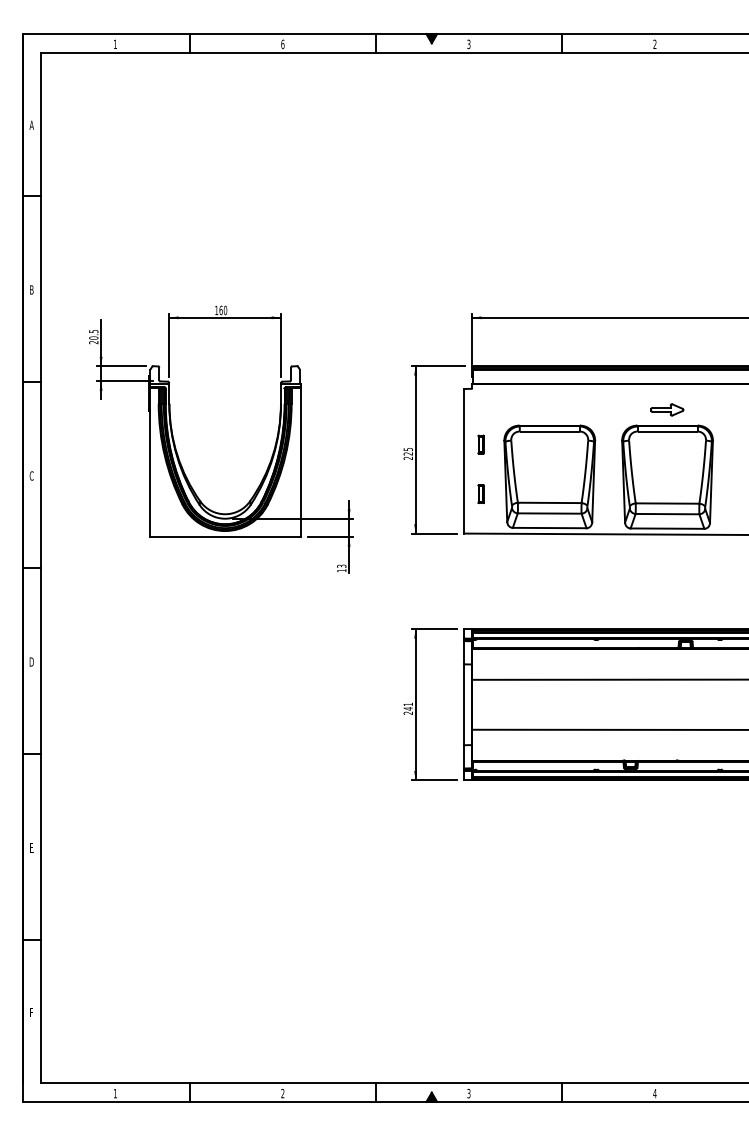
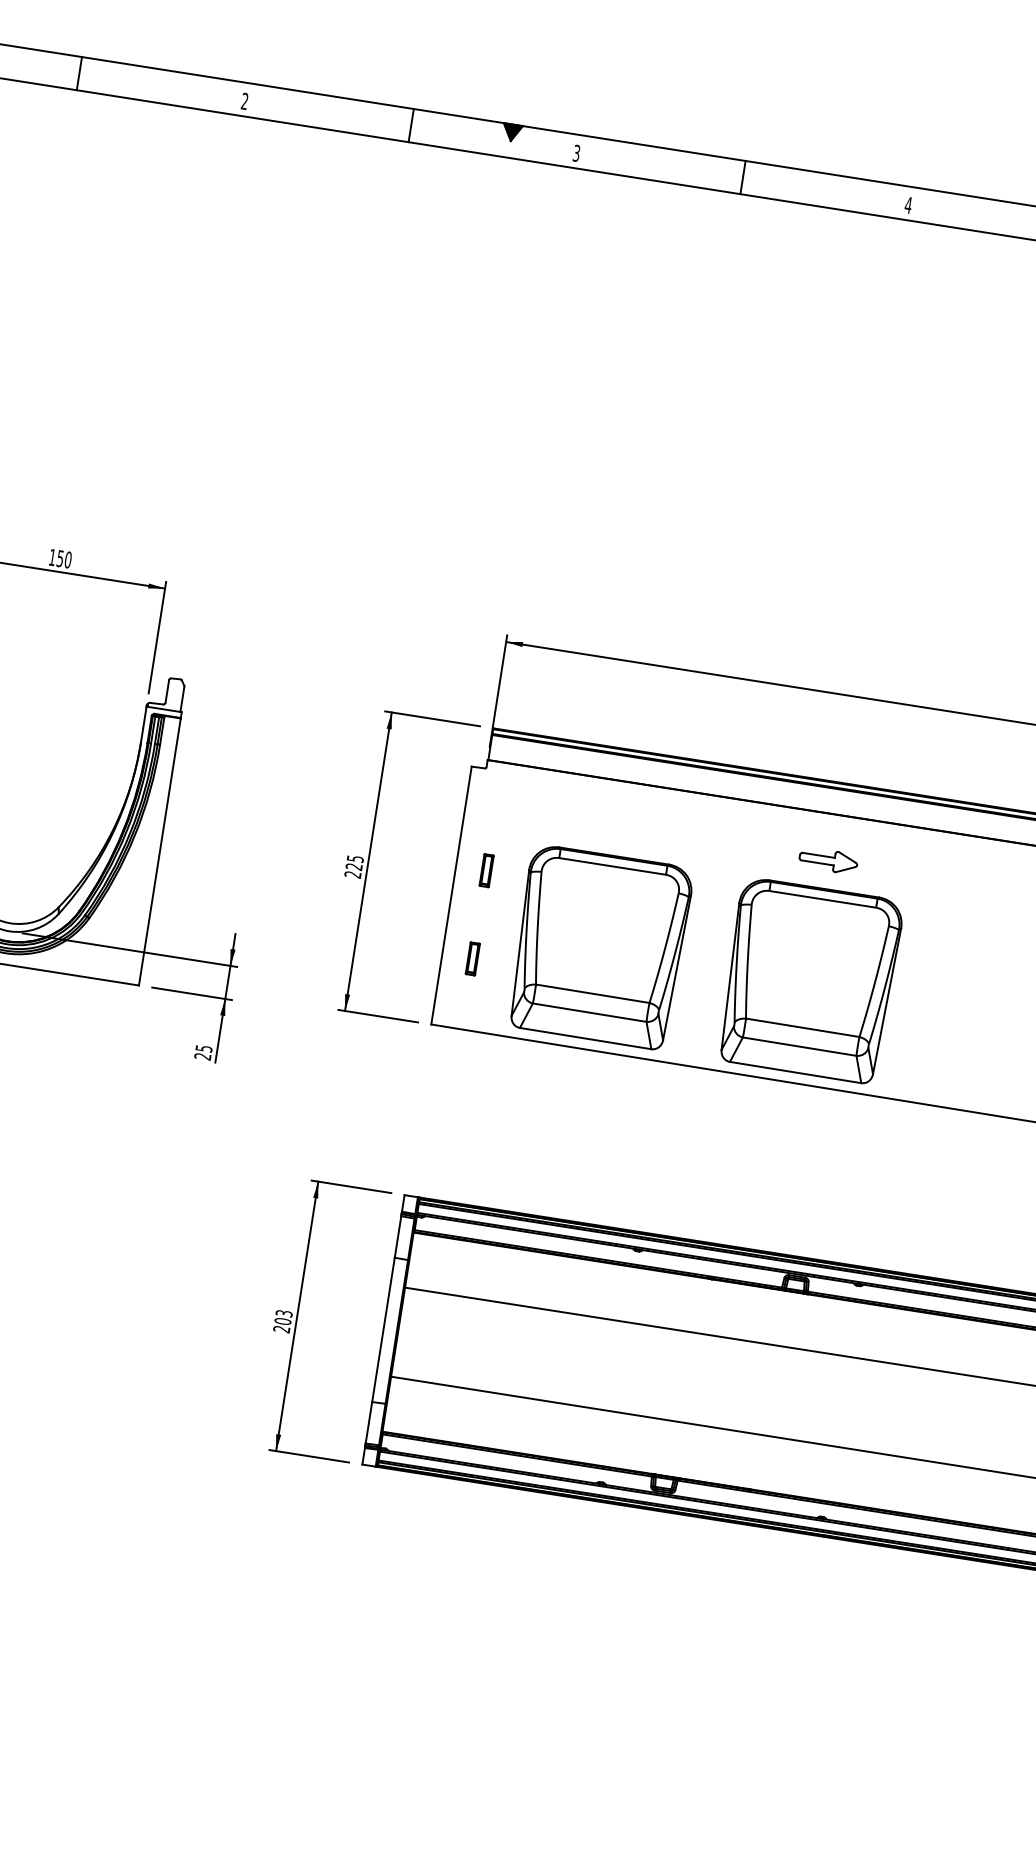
text: (282, 43) -> (244, 99), 6 -> 2
text: (654, 43) -> (907, 203), 2 -> 4
text: (220, 310) -> (59, 558), 160 -> 150
text: (341, 568) -> (203, 1052), 13 -> 25
text: (408, 706) -> (283, 1317), 241 -> 203

